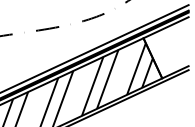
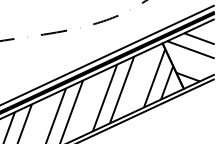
hatch: (168, 50) -> (190, 57), added

